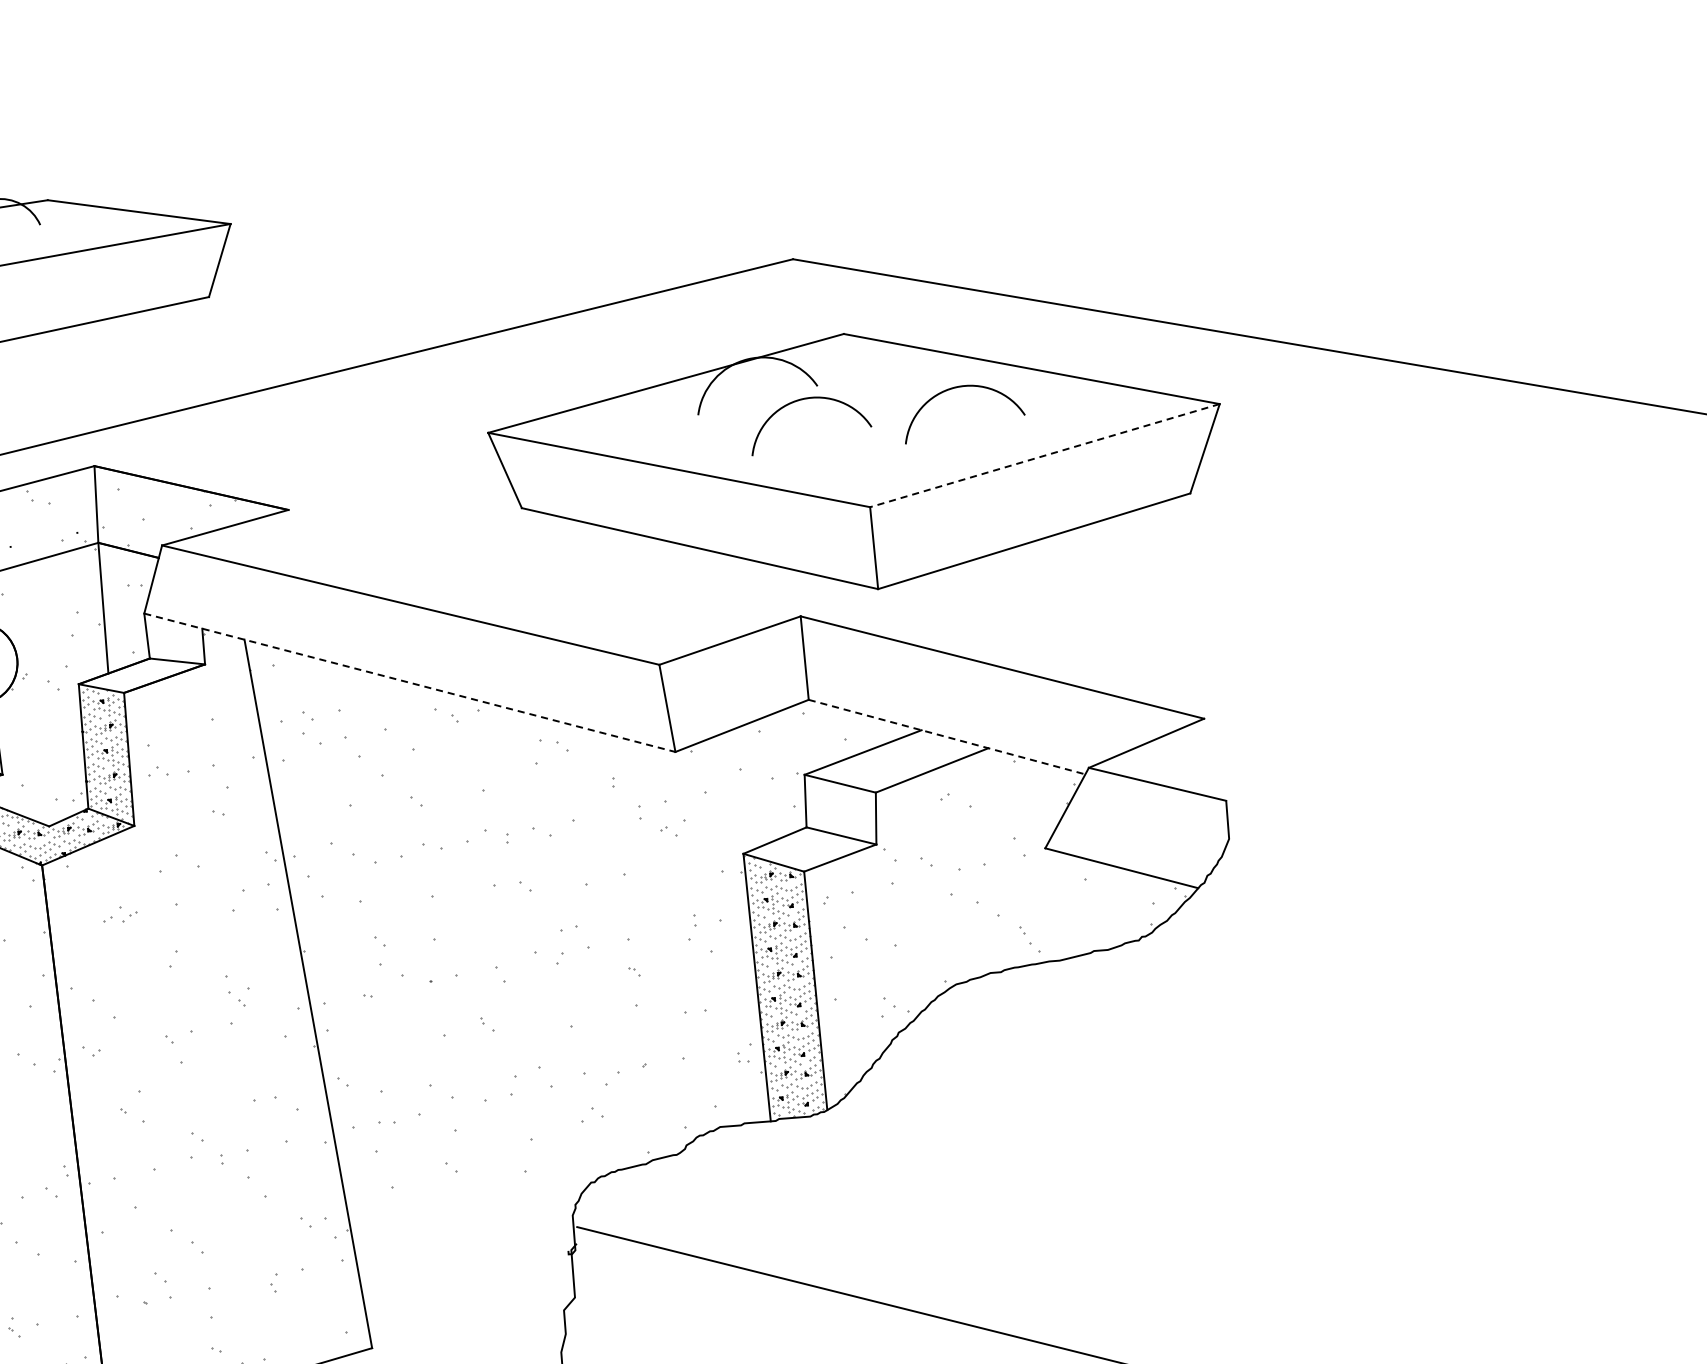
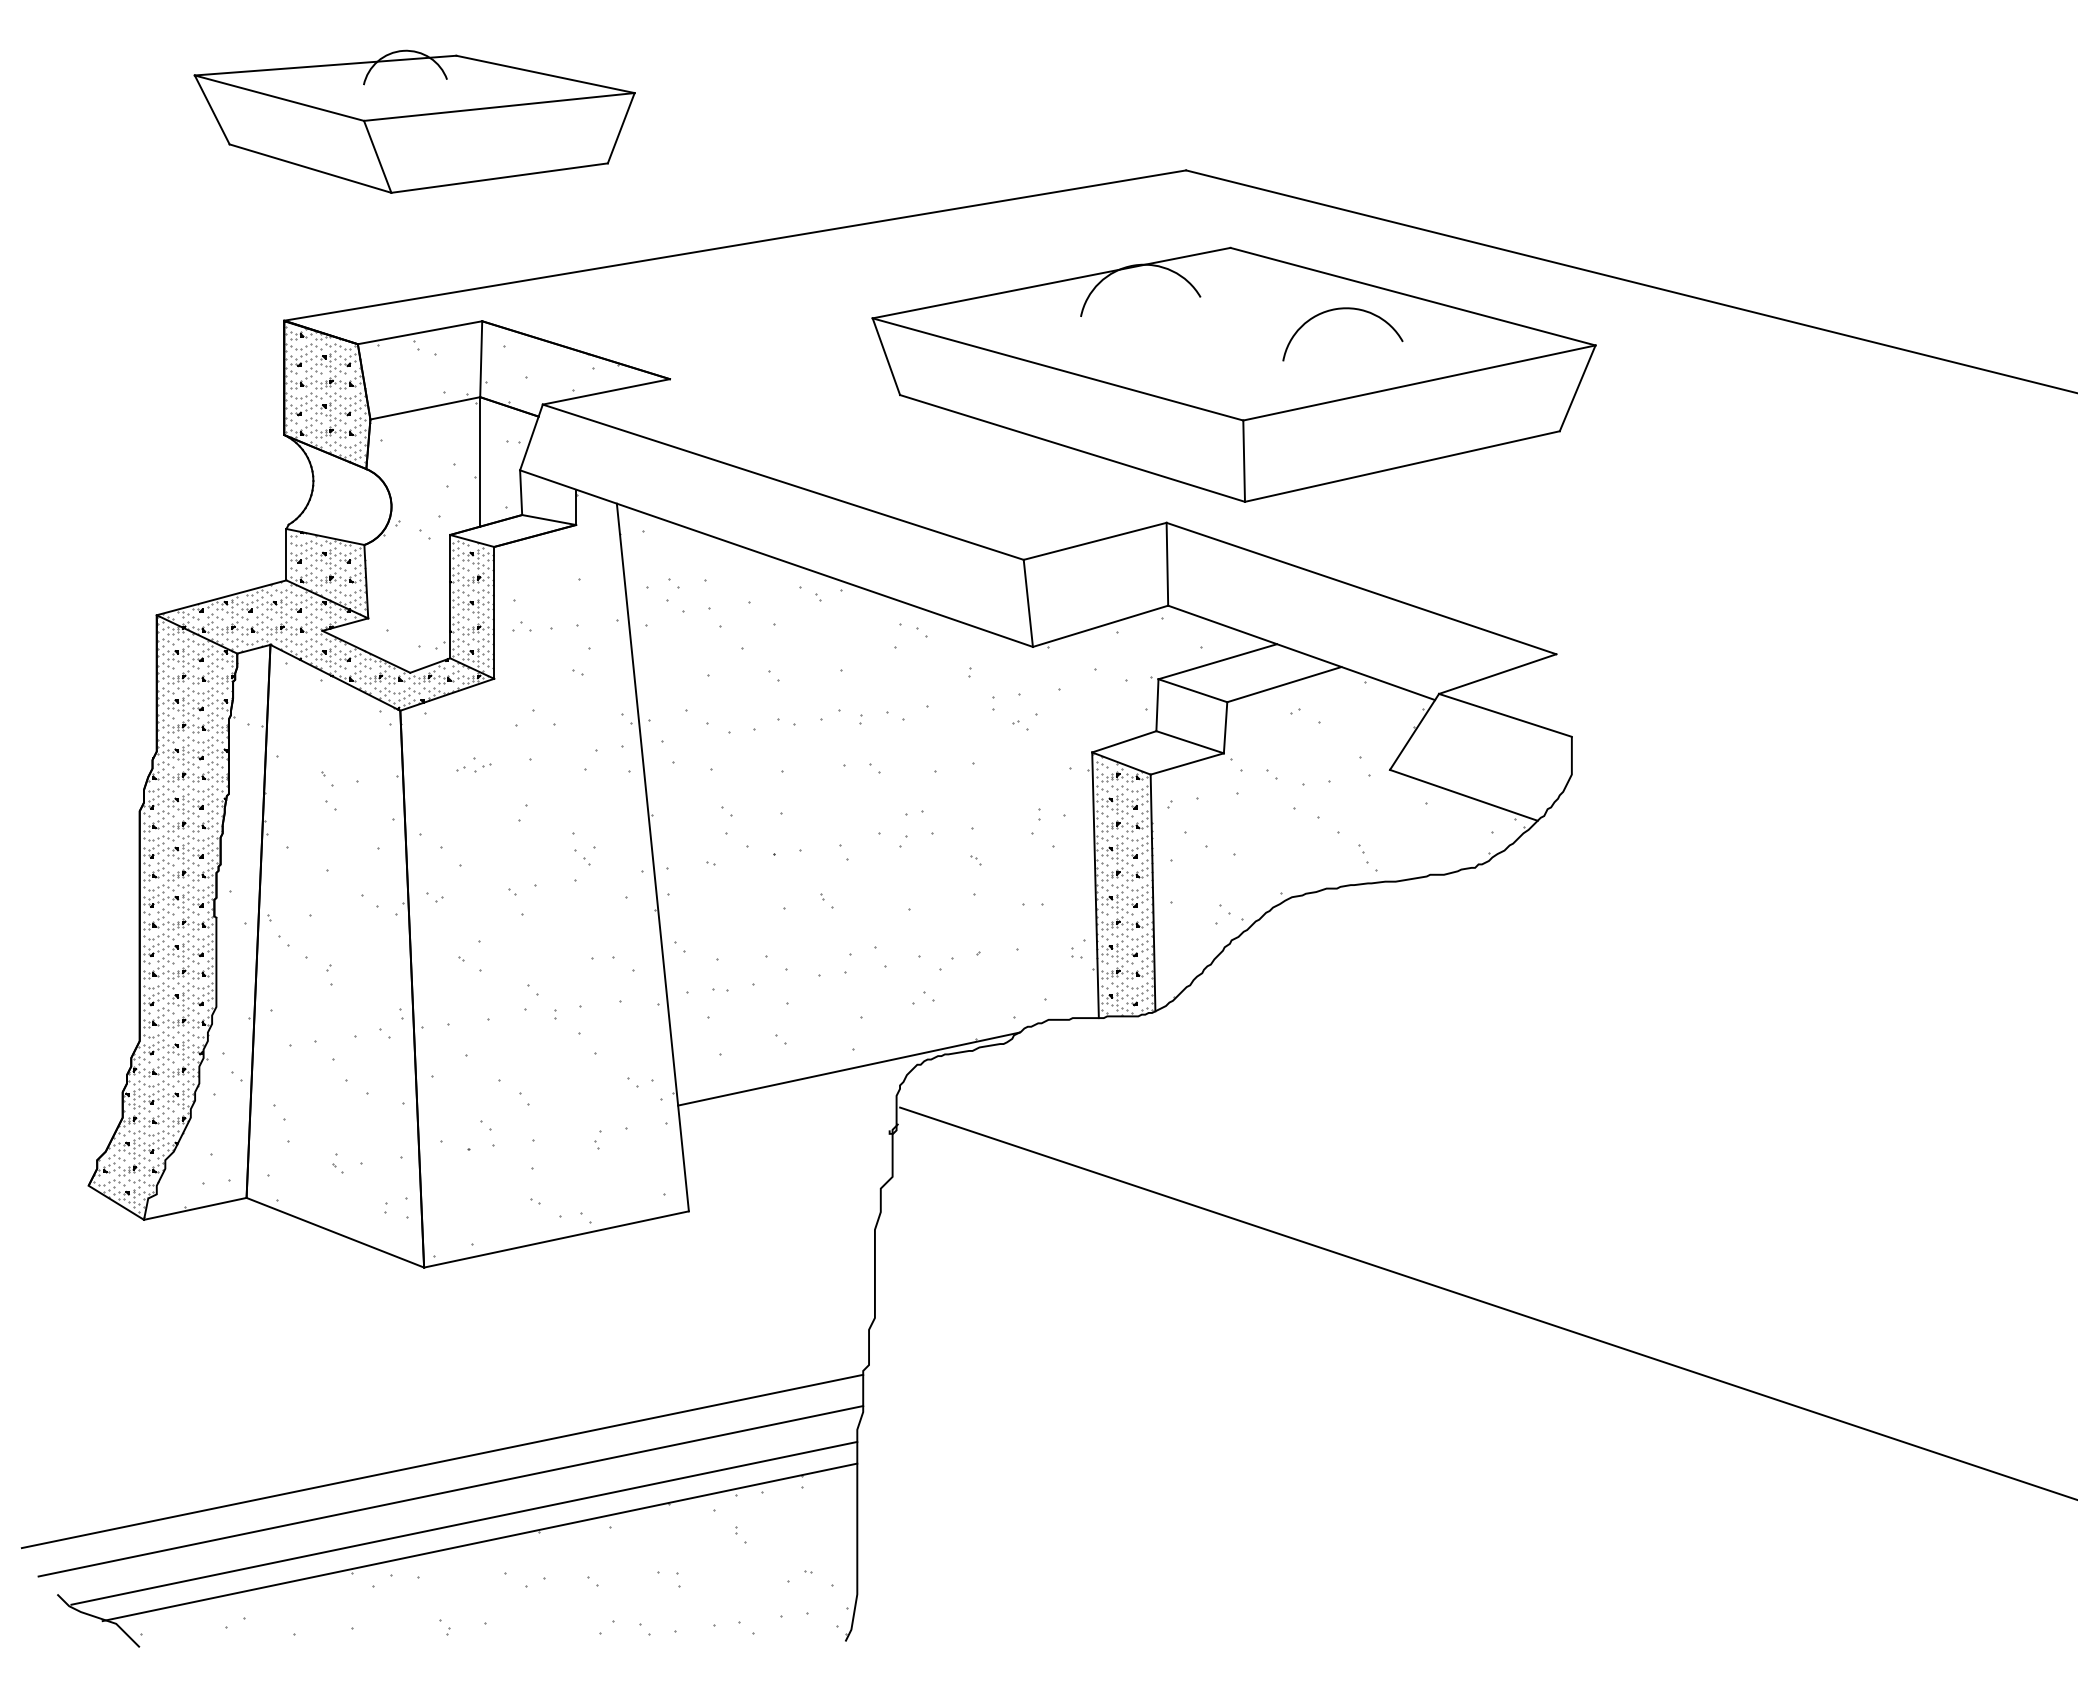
arc: (808, 399) -> (1190, 309), removed
line: (1044, 456) -> (1418, 383), dashed -> solid
line: (409, 682) -> (776, 558), dashed -> solid
line: (946, 736) -> (1301, 652), dashed -> solid
line: (522, 1191) -> (848, 1068), added

